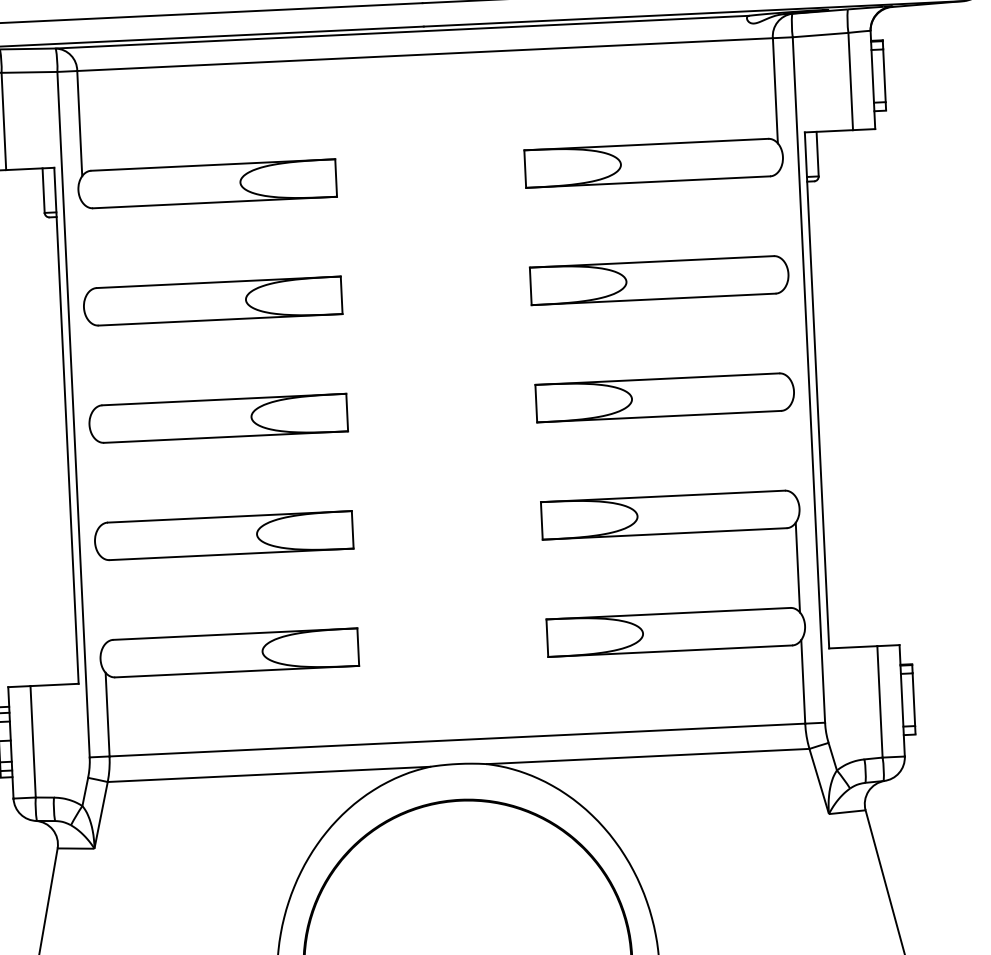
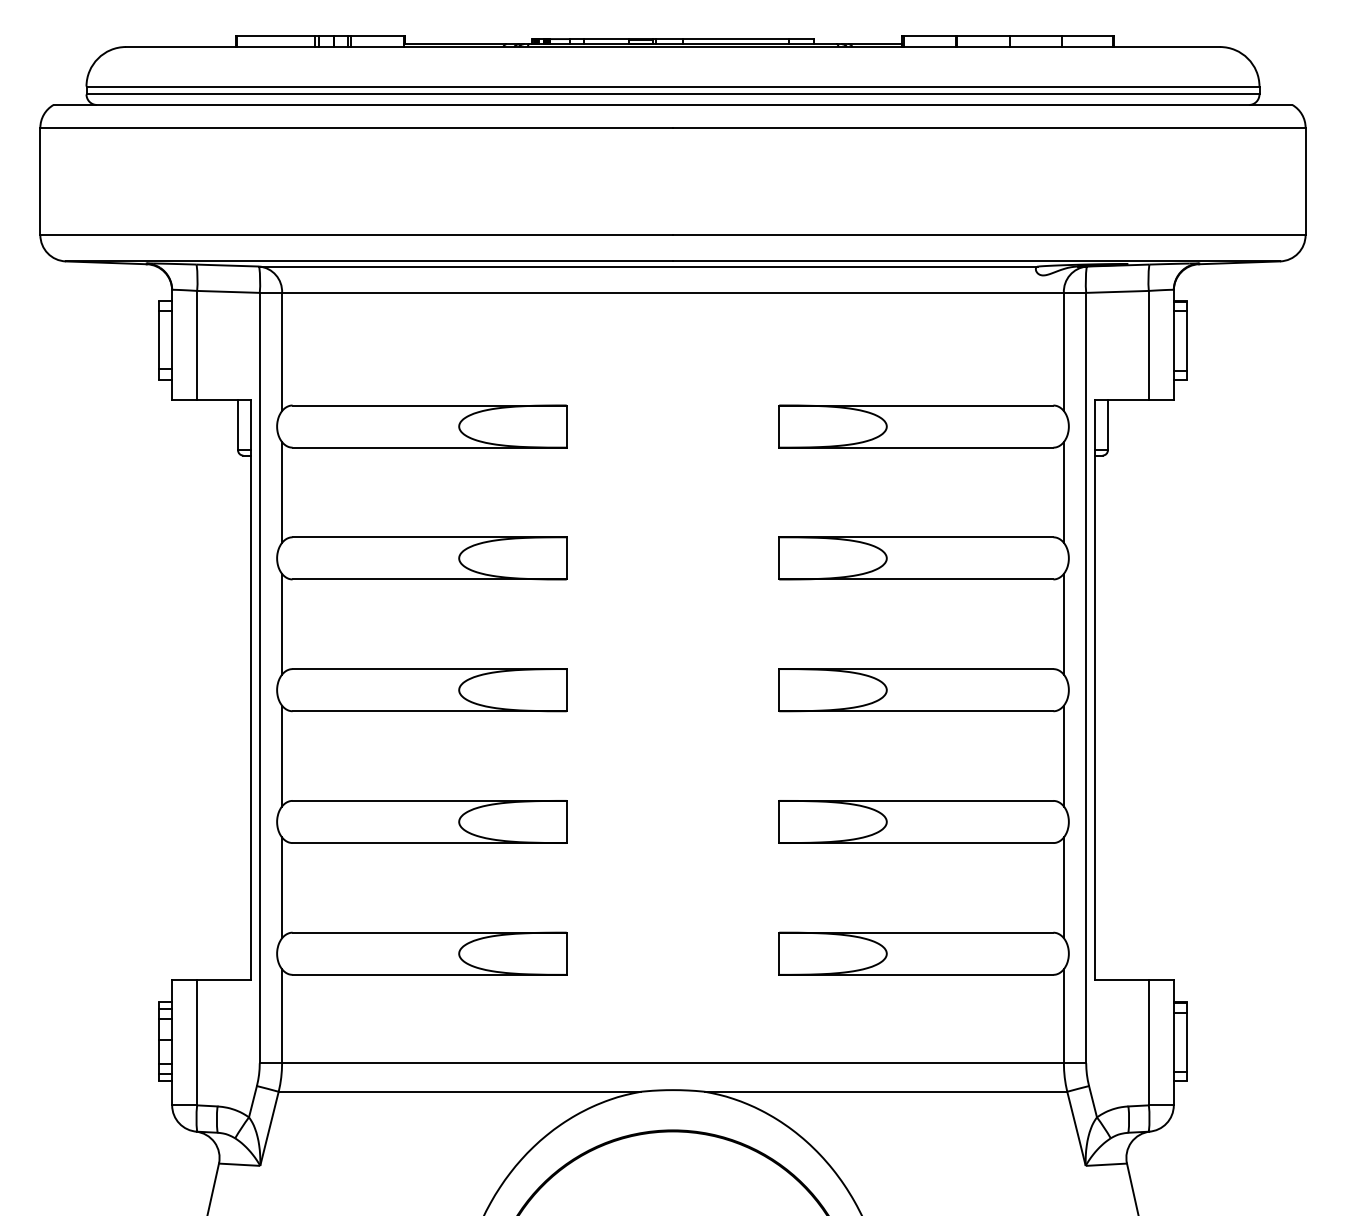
line: (780, 215) -> (1063, 492), added
line: (85, 248) -> (282, 492), added
line: (786, 332) -> (1063, 623), added
line: (91, 365) -> (282, 623), added
line: (791, 449) -> (1063, 755), added
line: (97, 482) -> (282, 755), added
line: (102, 600) -> (282, 887), added

